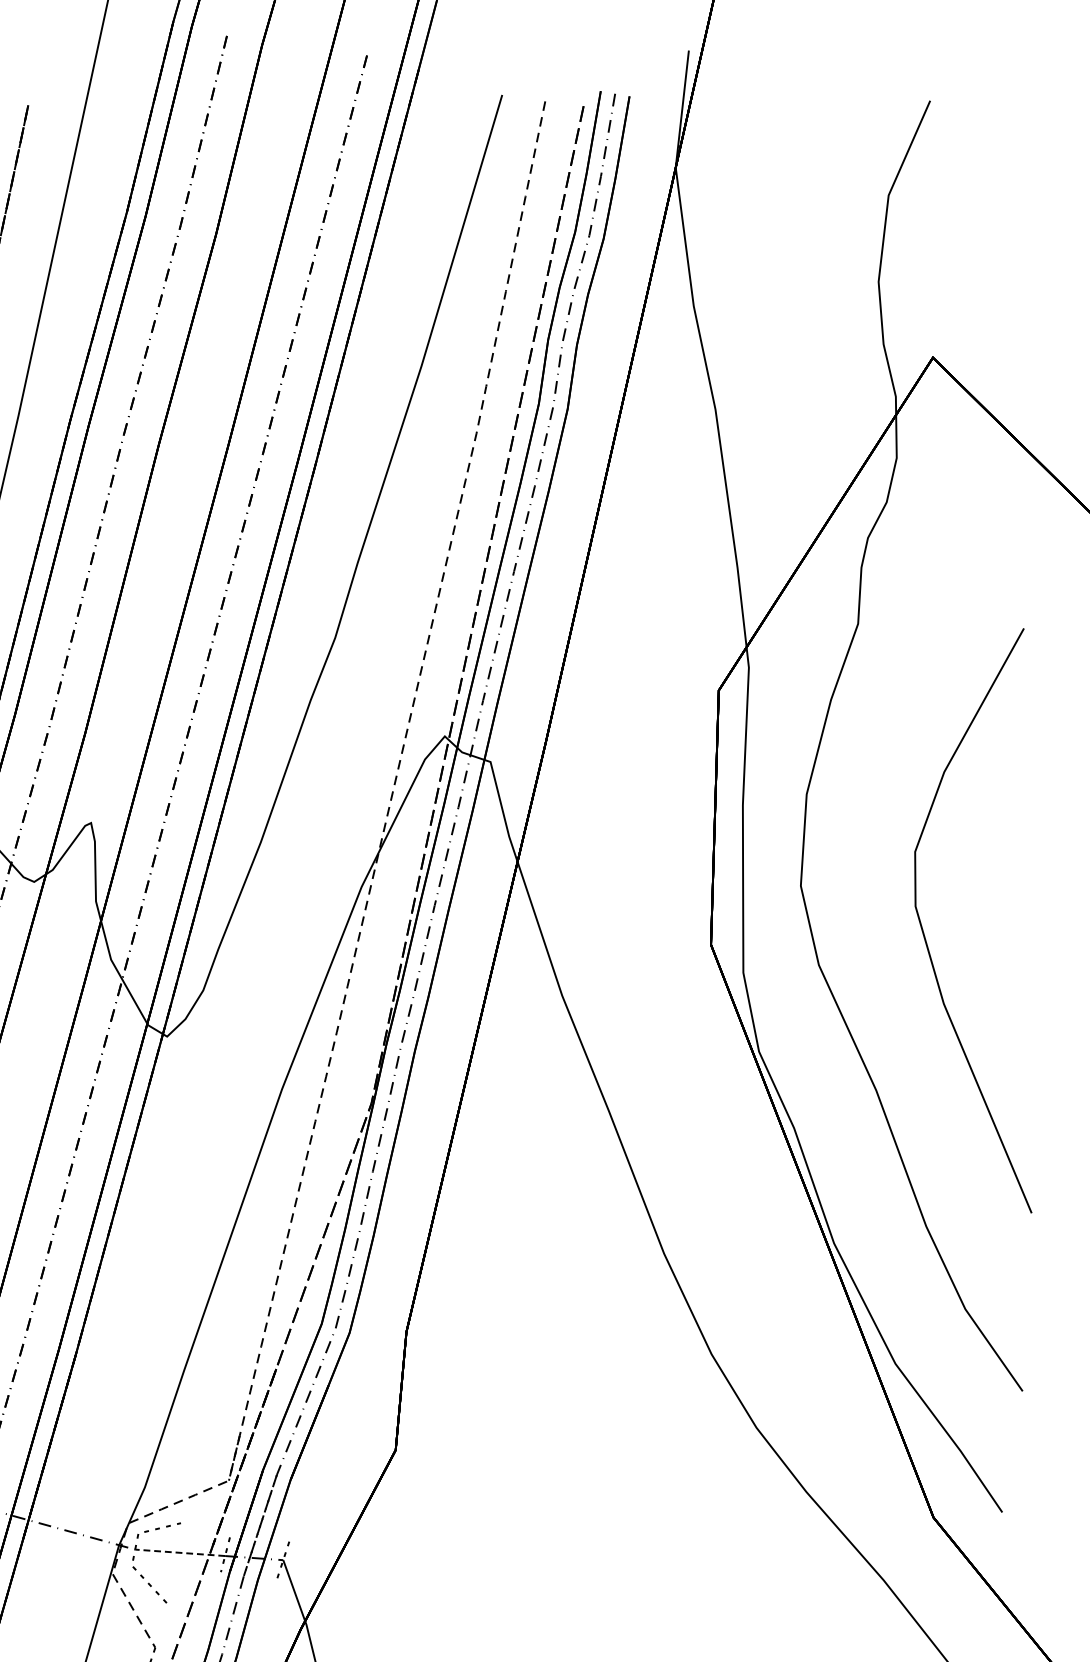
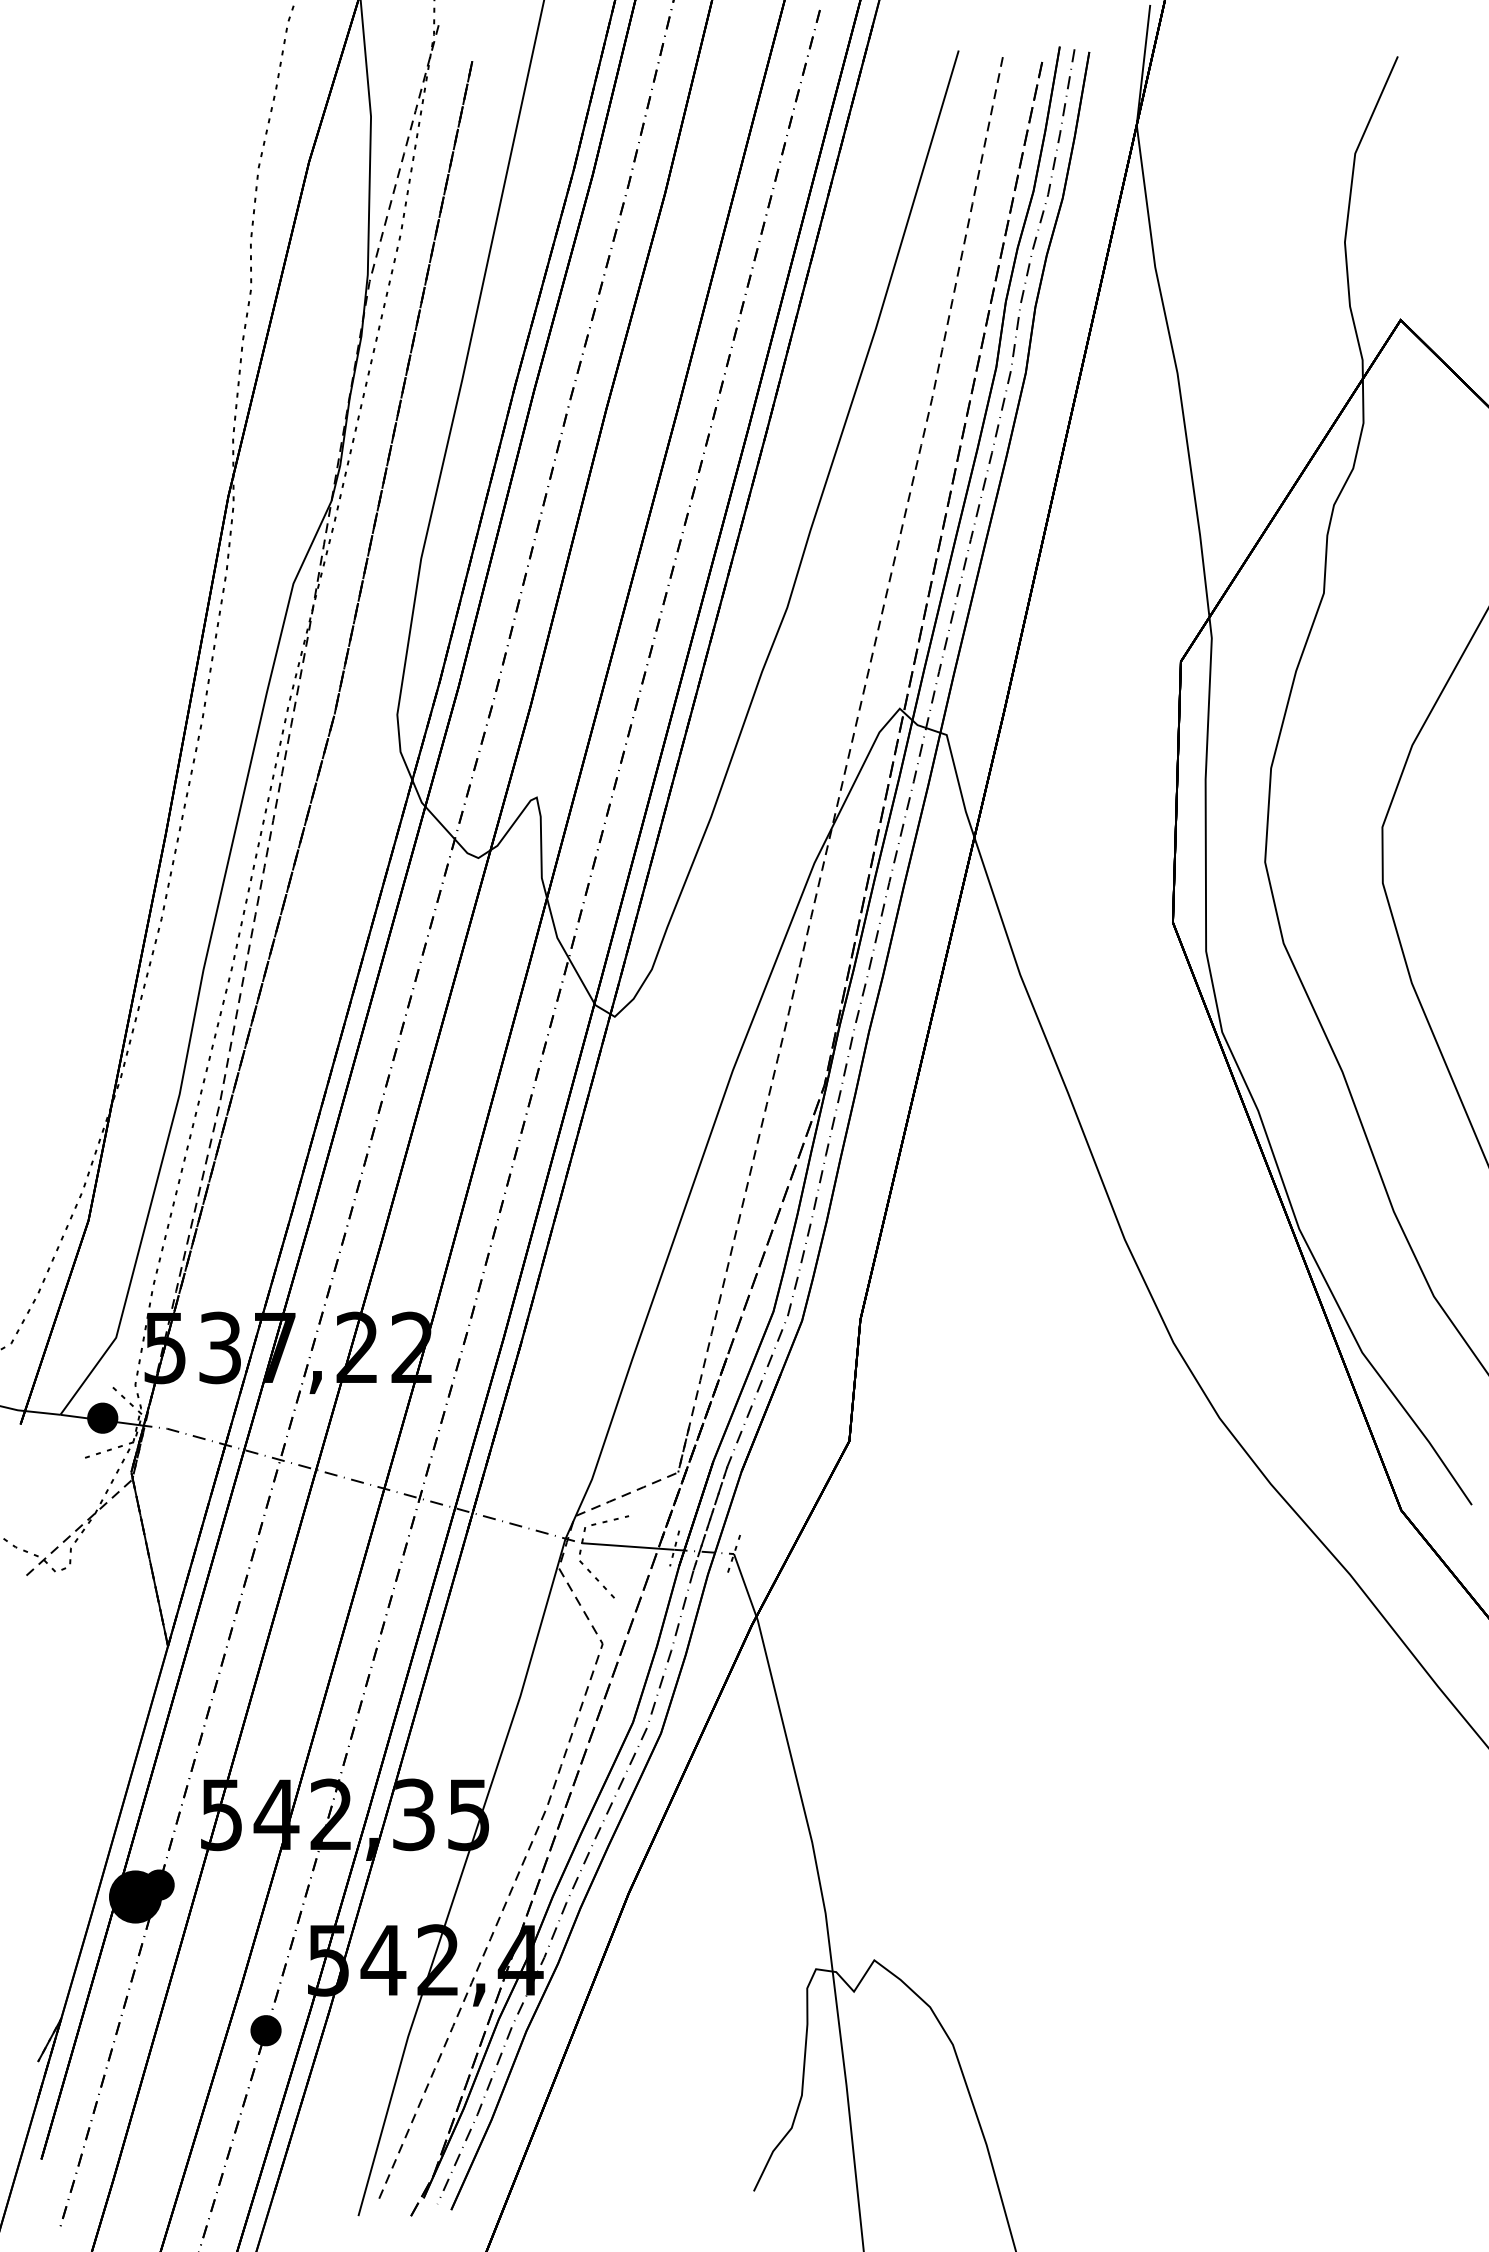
line: (179, 1552) -> (627, 1546), dashed -> solid

